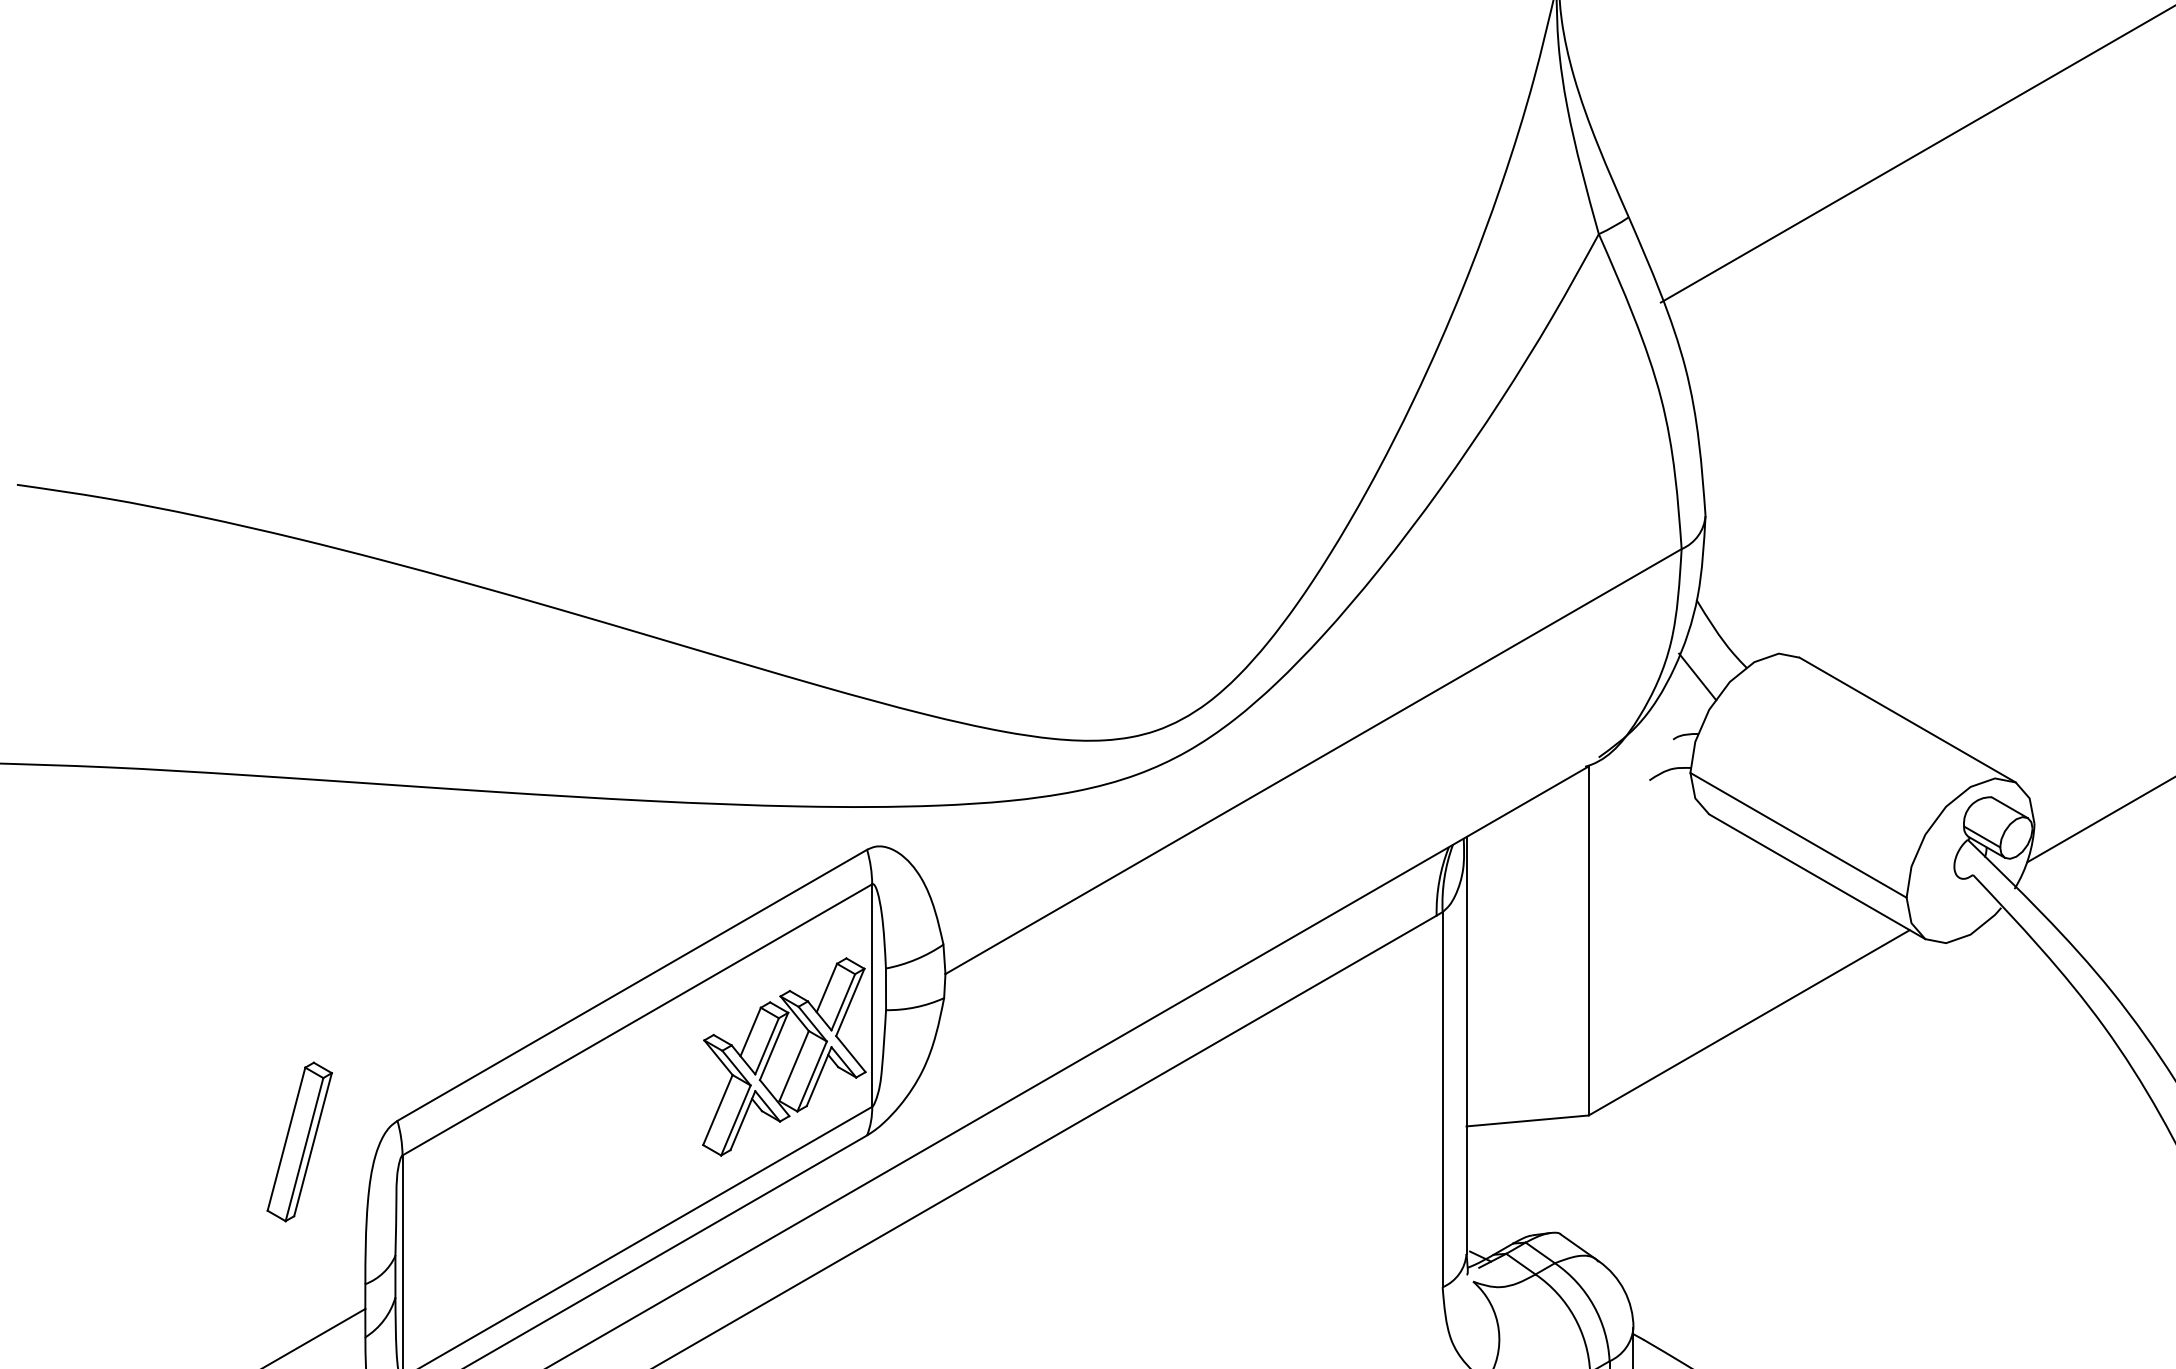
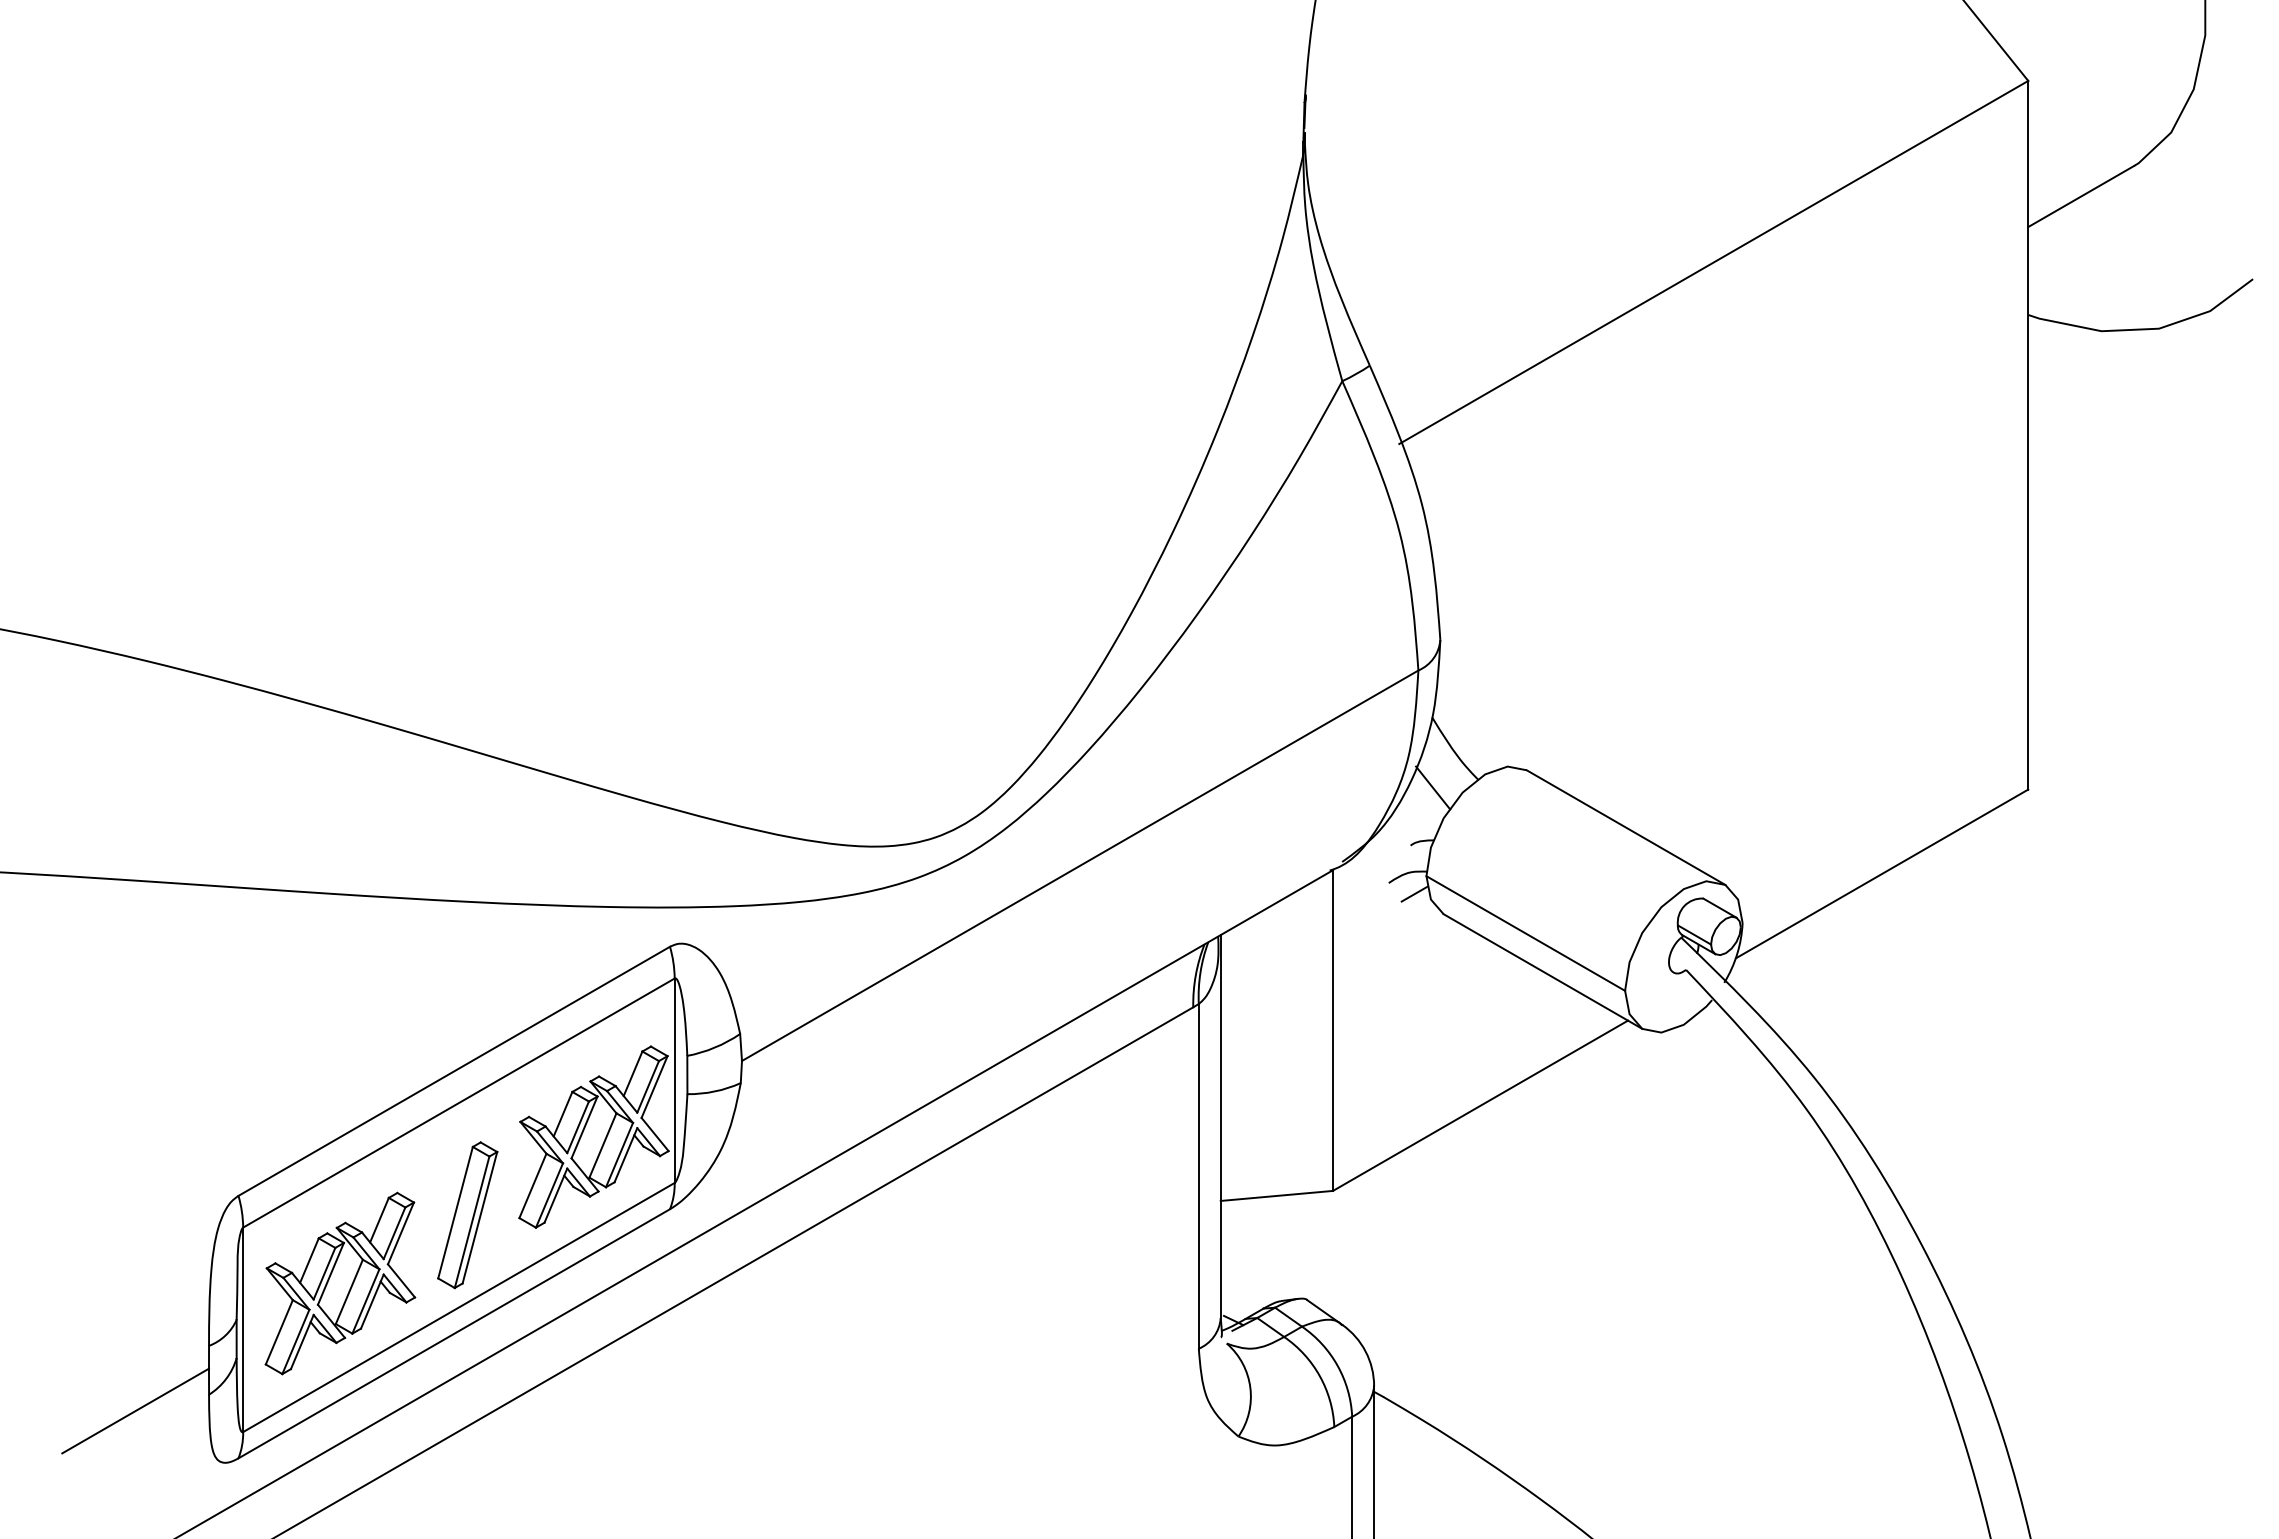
line: (1677, 791) -> (1414, 893), added
part: (299, 1142) -> (467, 1215), moved
part: (518, 1221) -> (349, 1288), added

